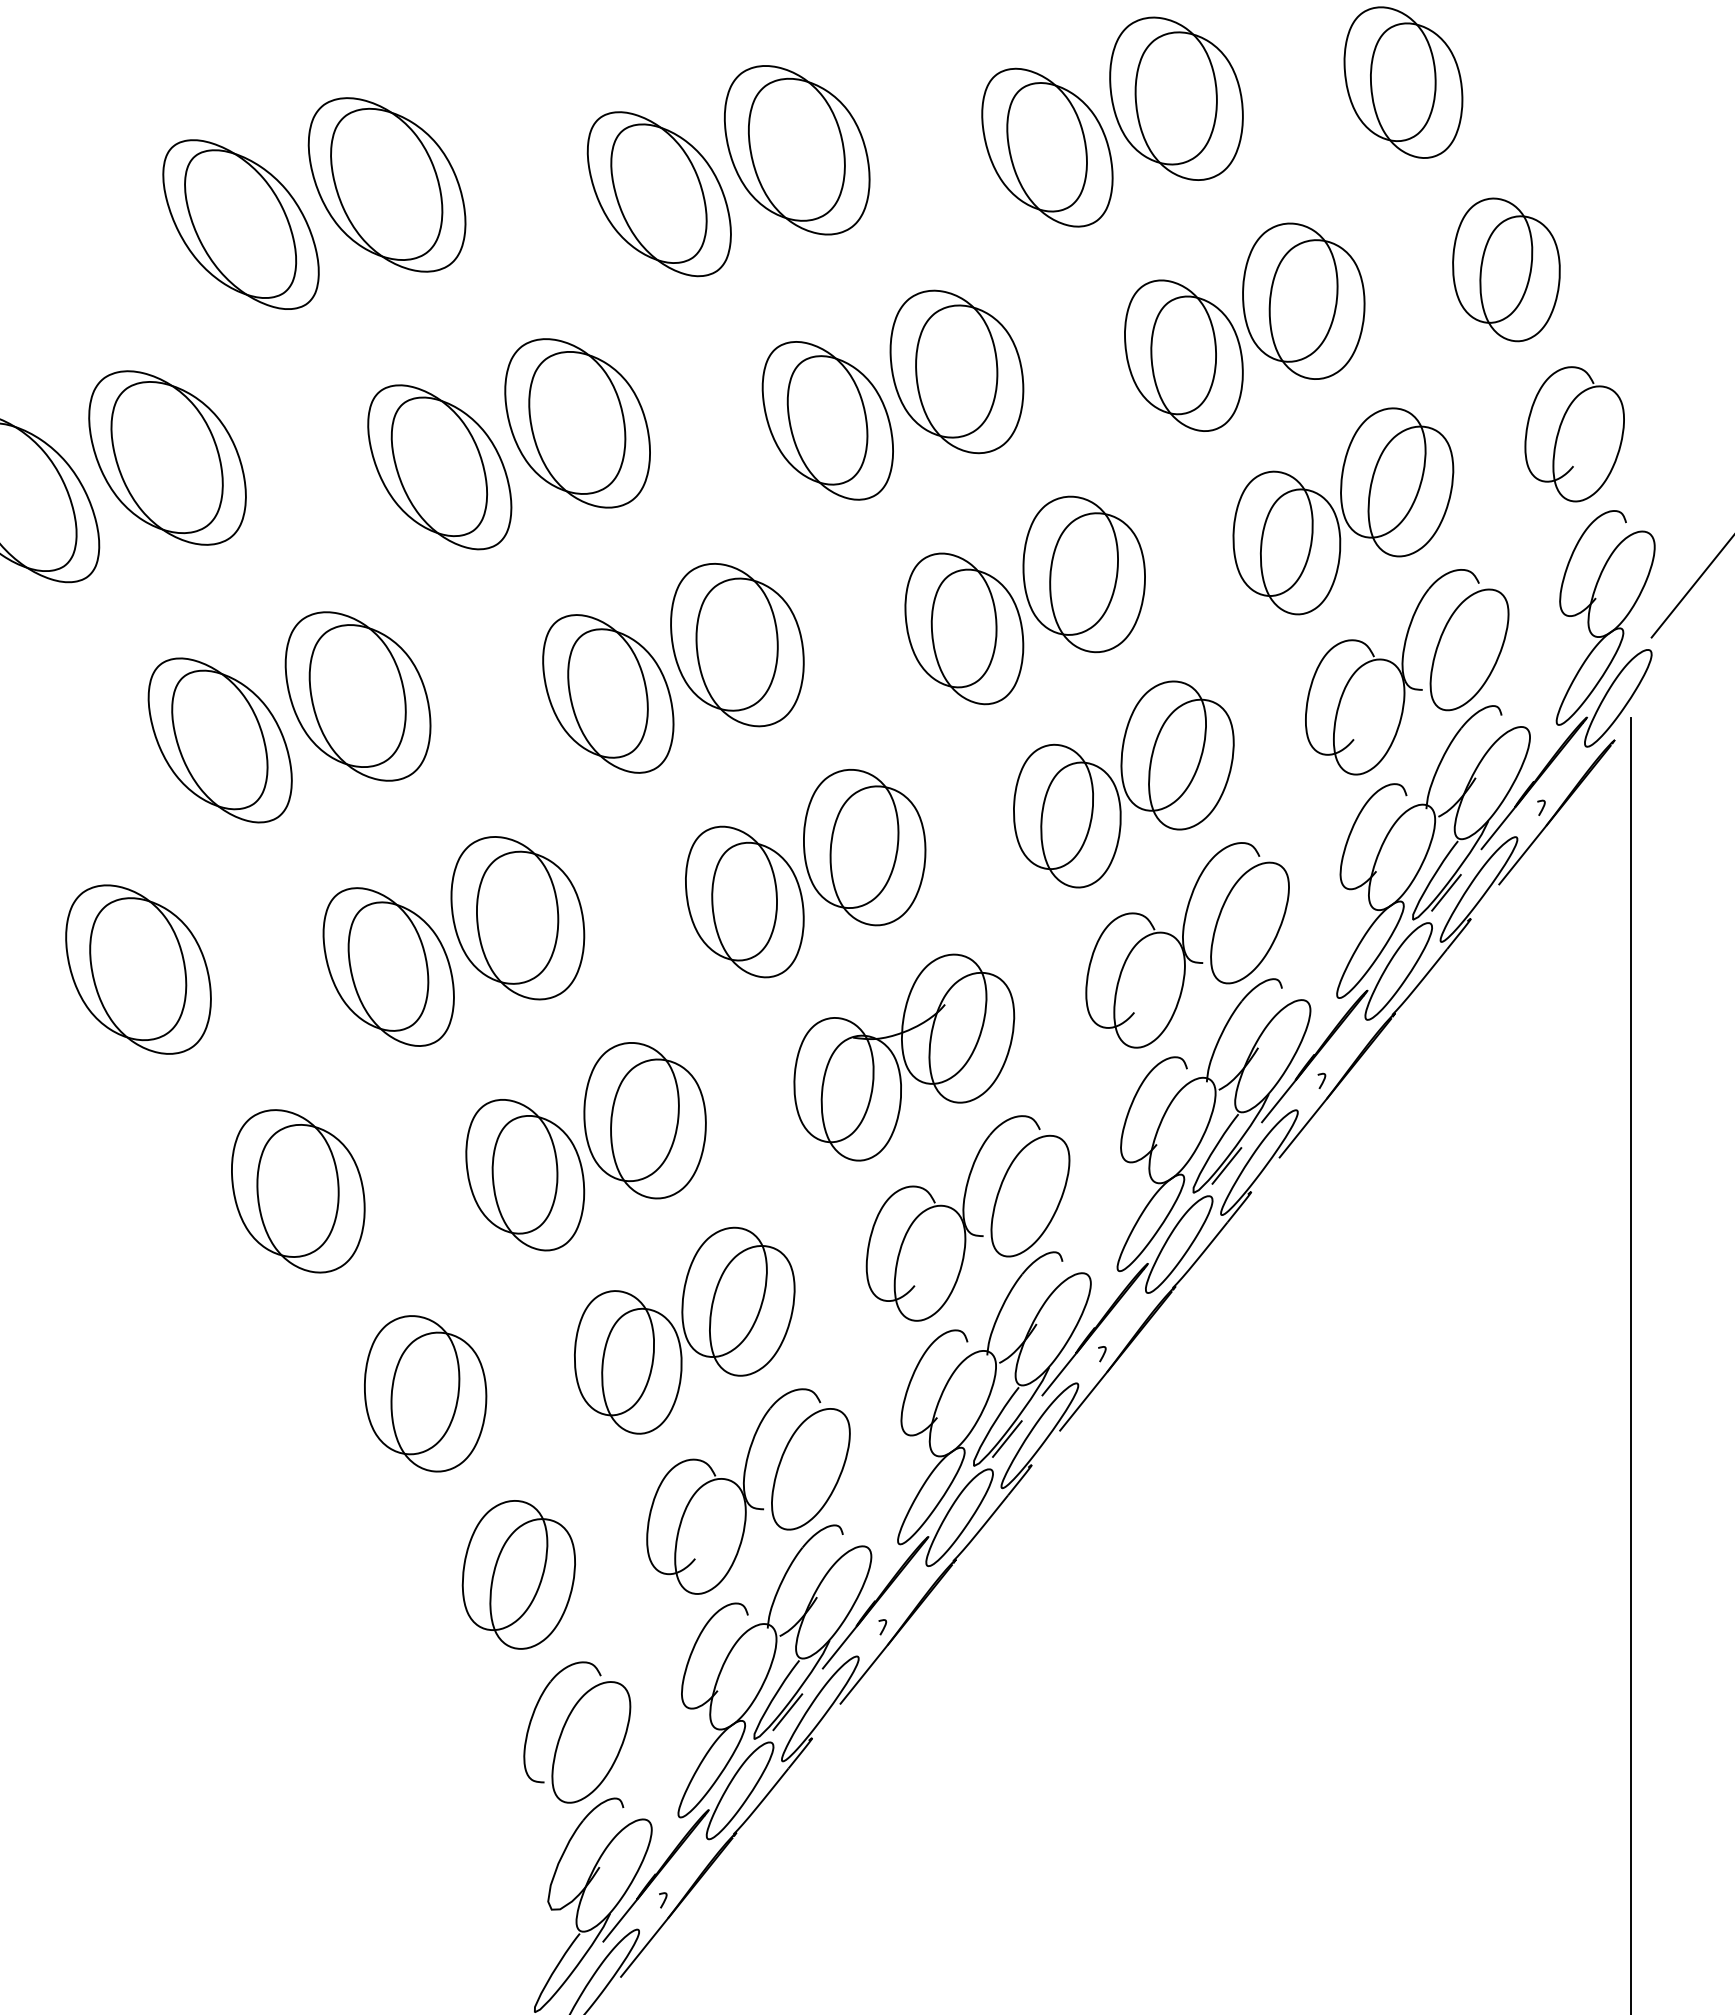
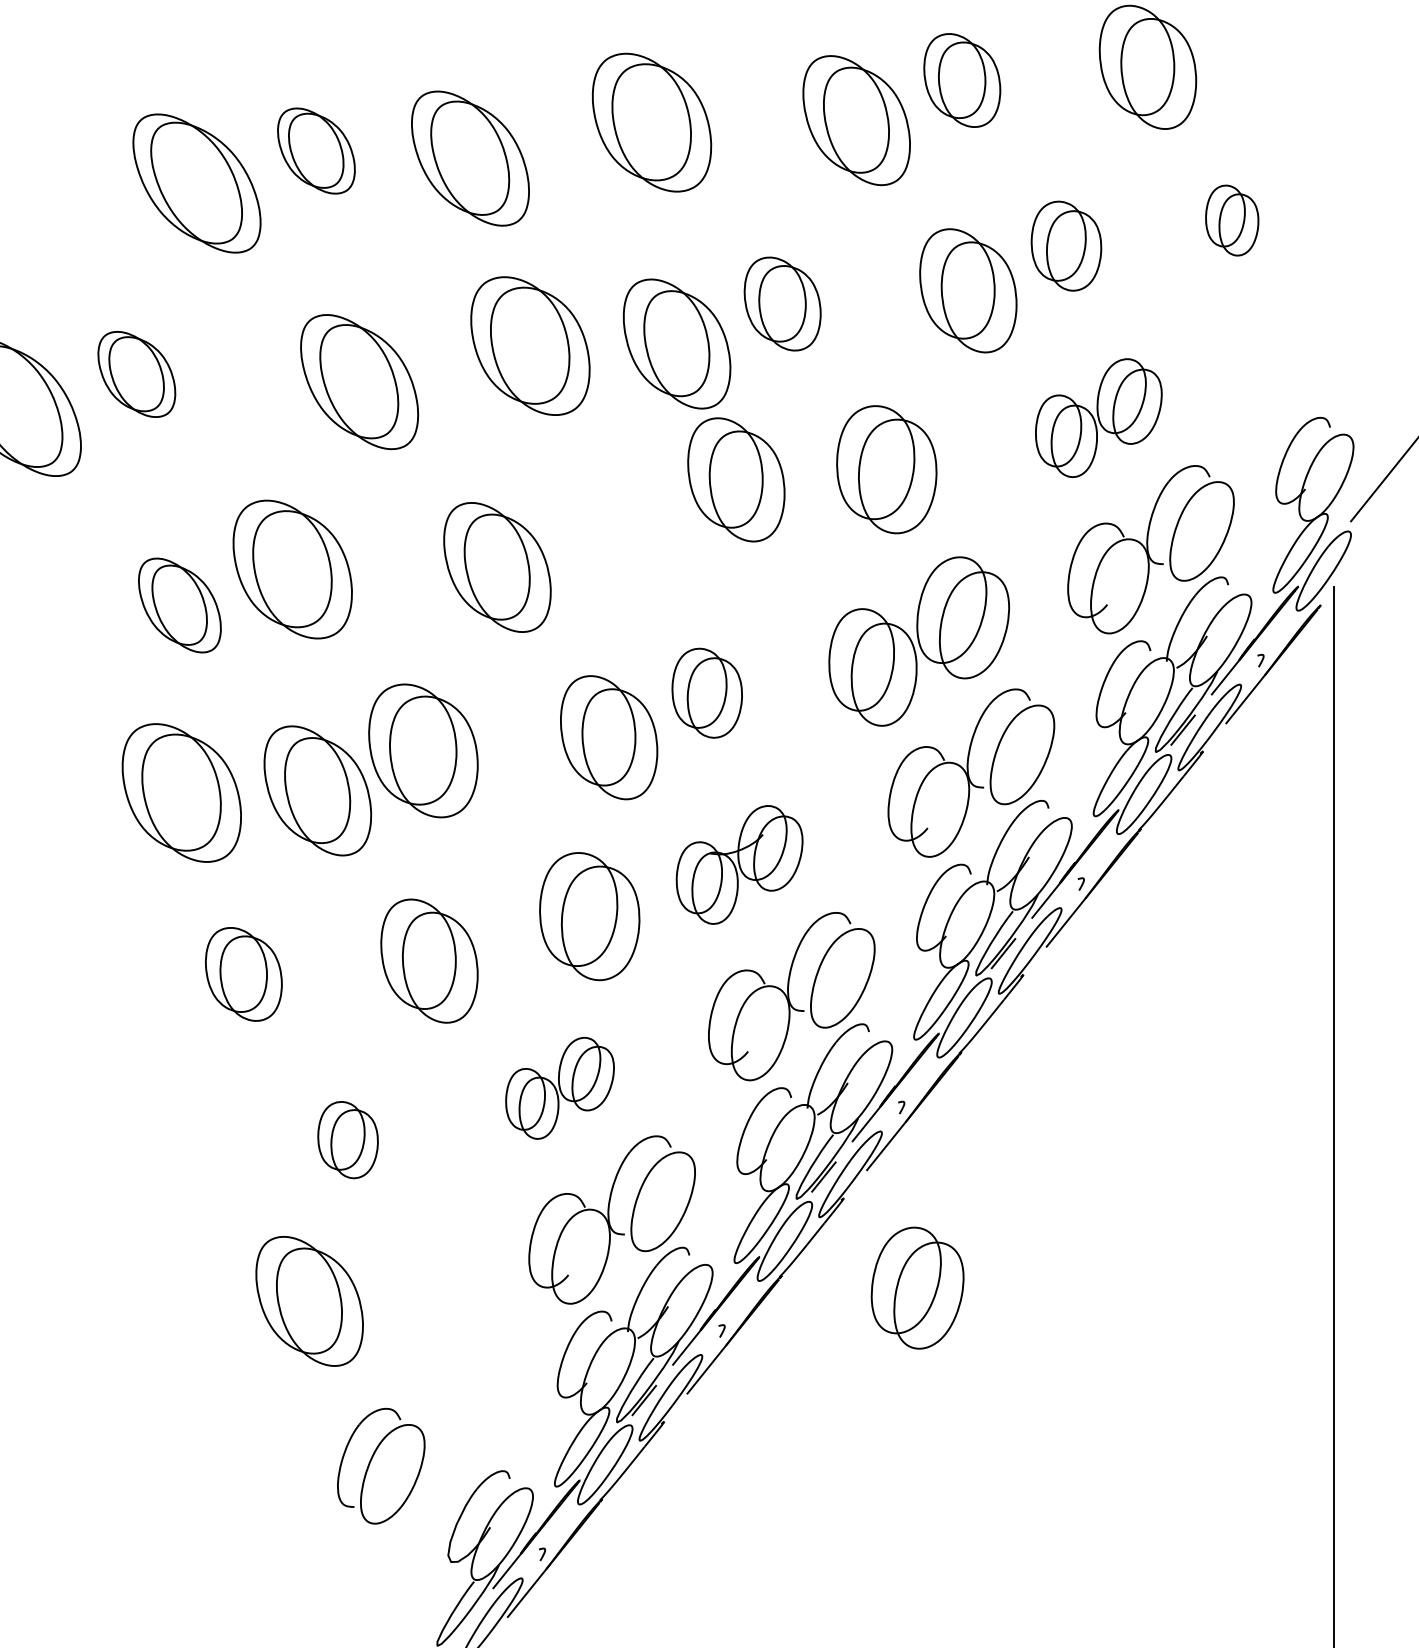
part: (1176, 98) -> (962, 80), size x0.7
part: (386, 184) -> (315, 150), size x0.6
part: (658, 194) -> (469, 158), moved
part: (1506, 269) -> (1232, 220), size x0.6
part: (1303, 300) -> (1066, 245), size x0.7
part: (956, 371) -> (782, 303), size x0.7
part: (577, 423) -> (530, 346), moved
part: (1574, 434) -> (1287, 355), removed
part: (167, 457) -> (136, 374), size x0.6
part: (1343, 511) -> (1098, 418), size x0.7
part: (964, 628) -> (736, 479), moved
part: (737, 645) -> (603, 527), removed
part: (219, 740) -> (179, 605), size x0.7
part: (864, 847) -> (707, 693), size x0.7
part: (138, 969) -> (181, 792), moved
part: (904, 1057) -> (739, 864), size x0.7
part: (644, 1120) -> (589, 916), moved
part: (298, 1191) -> (244, 974), size x0.7
part: (684, 1330) -> (559, 1088), size x0.6
part: (425, 1393) -> (347, 1139), size x0.6
part: (518, 1574) -> (917, 1287), moved
part: (378, 1590) -> (309, 1300), added
part: (577, 1732) -> (381, 1466), moved

